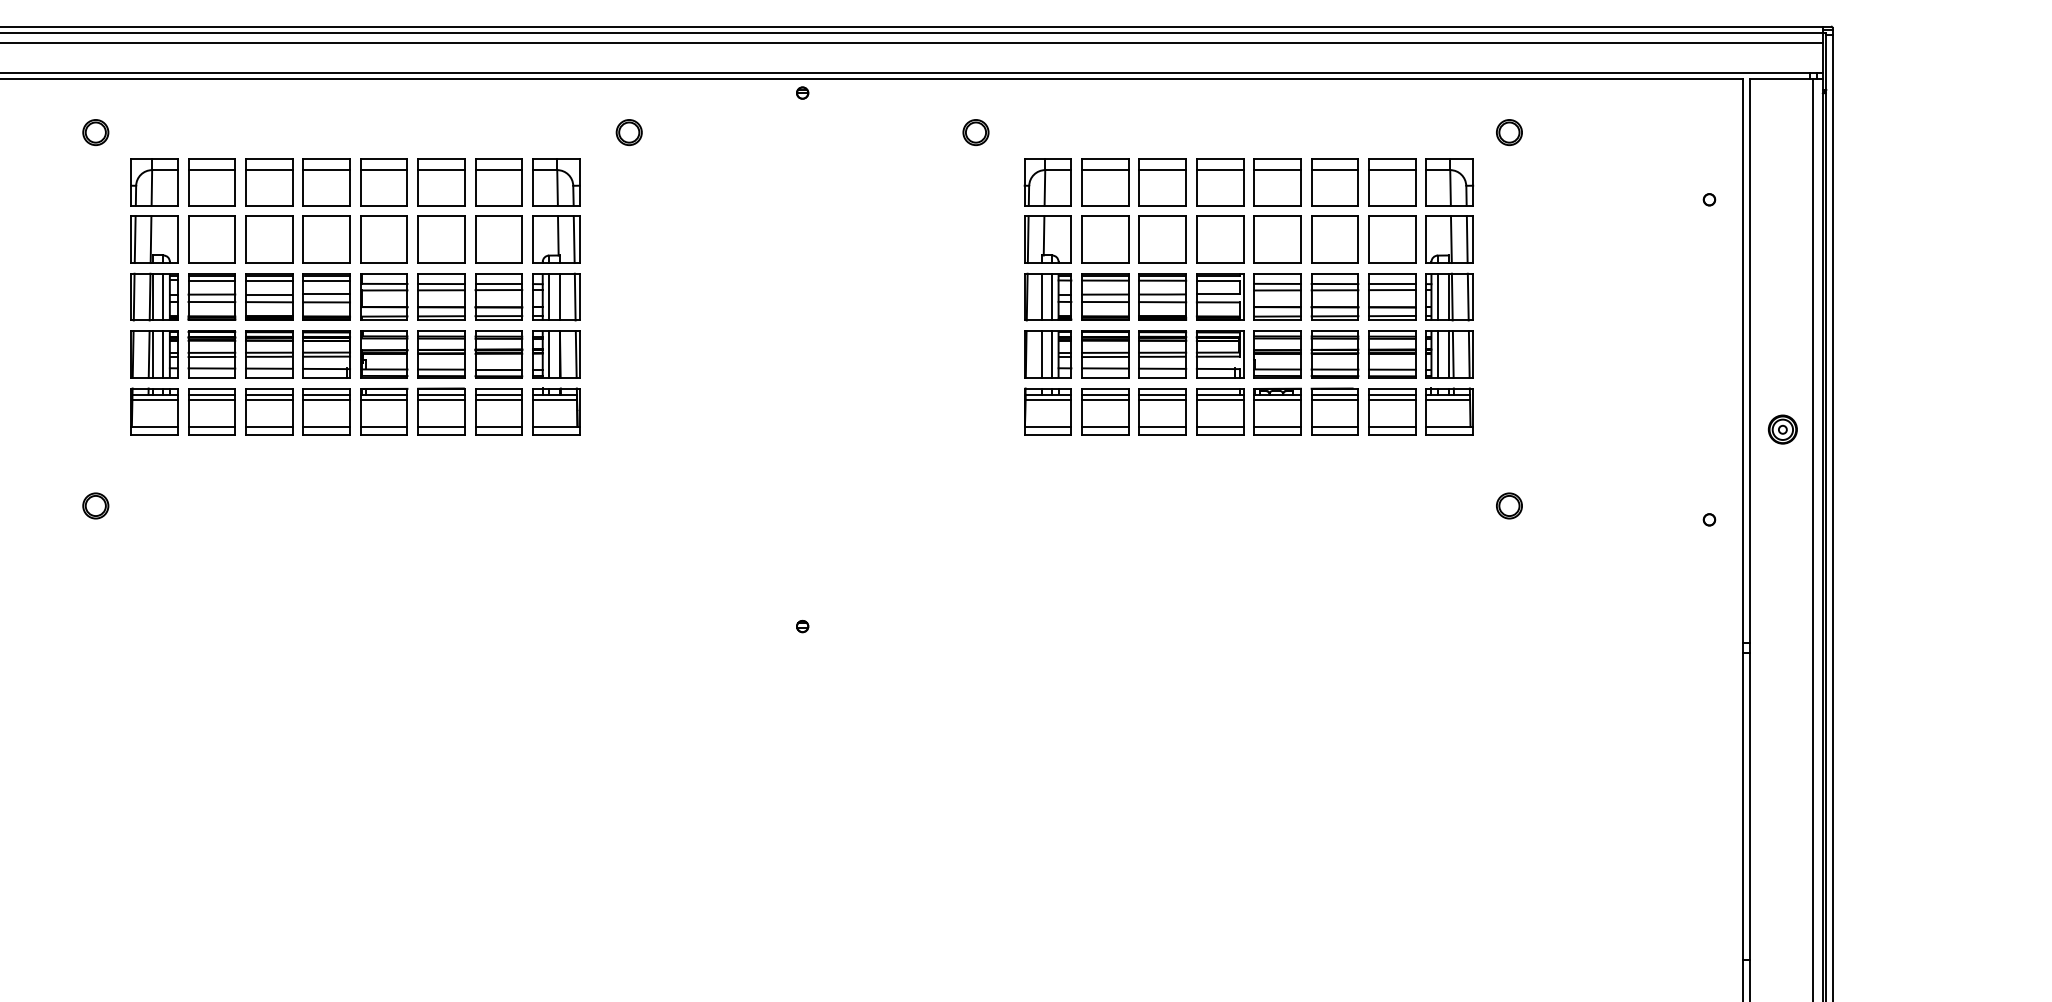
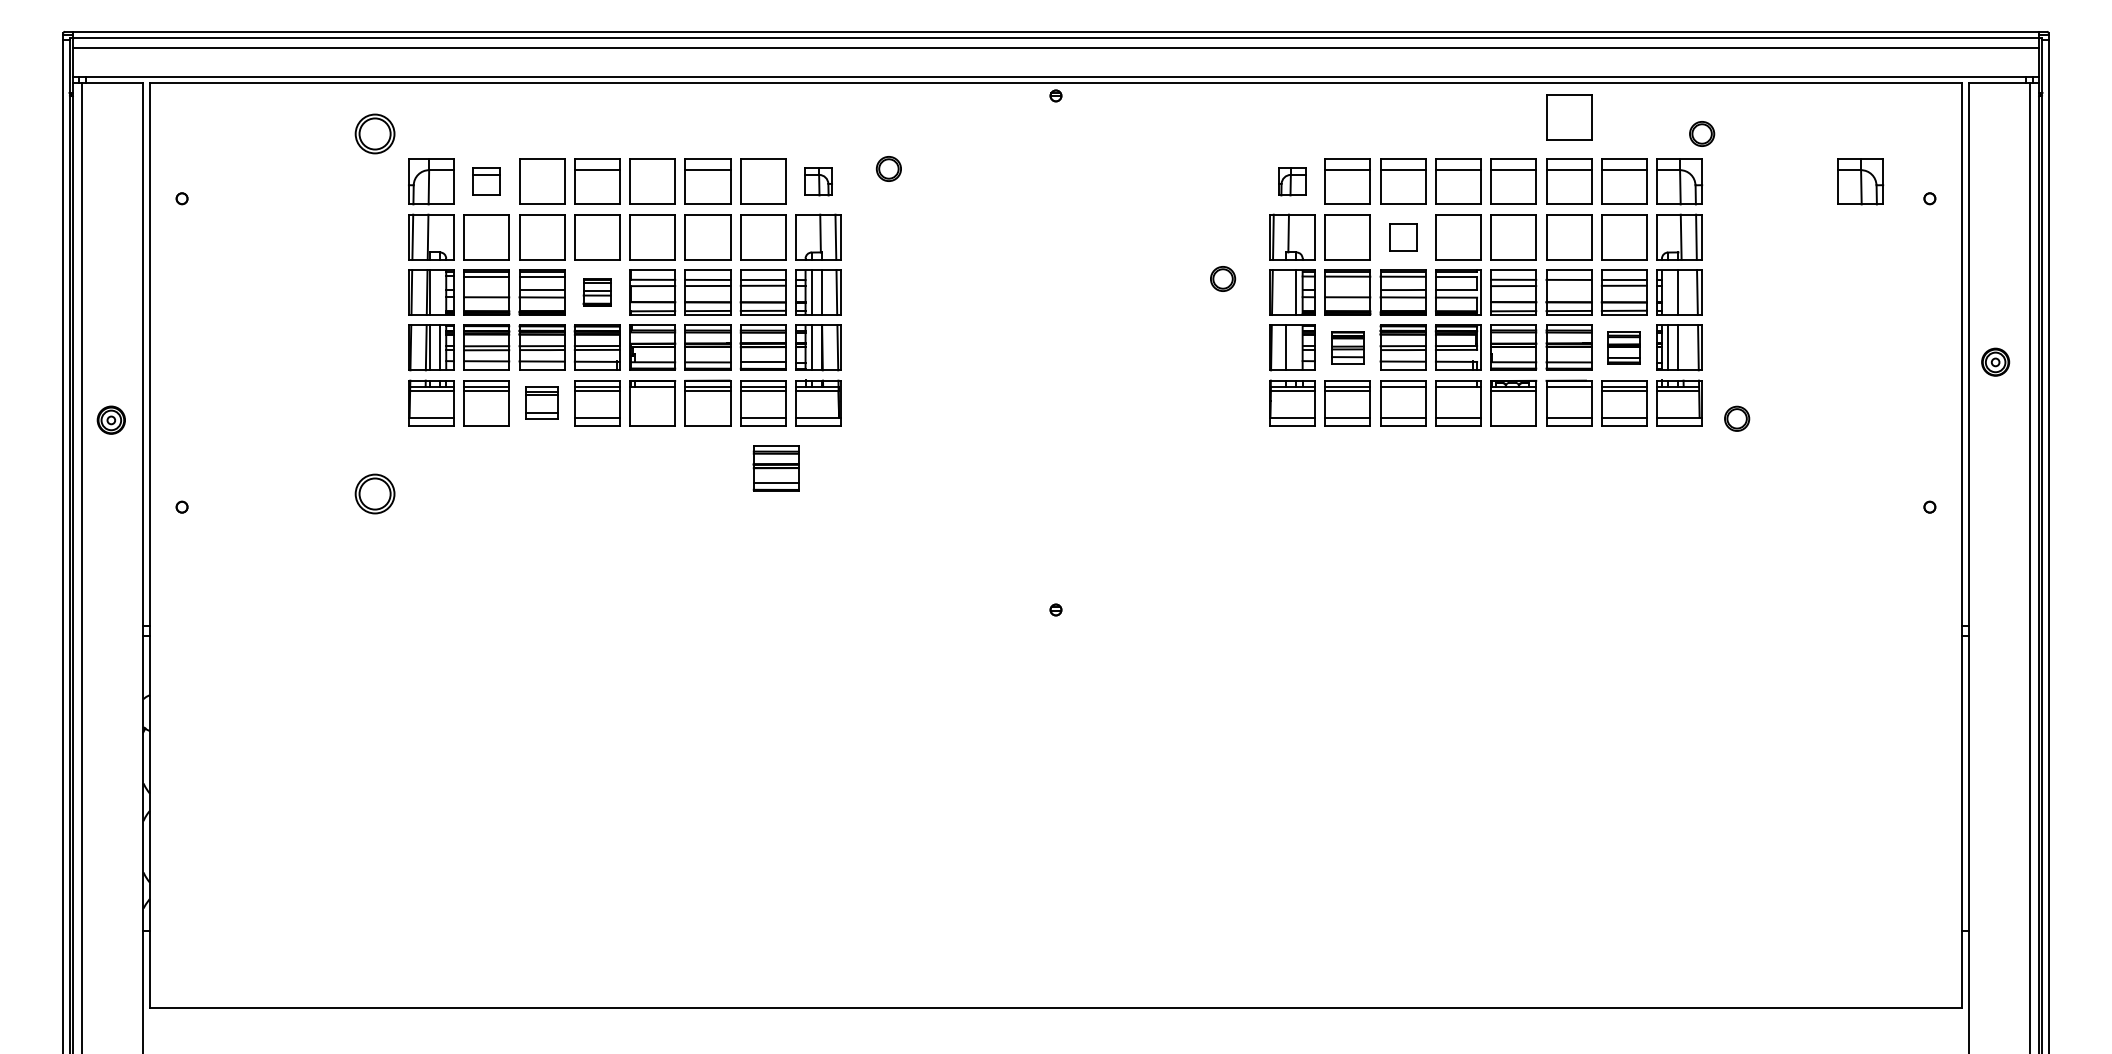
part: (1335, 115) -> (1569, 117), added
part: (95, 132) -> (374, 133), size x1.6
part: (628, 132) -> (888, 168), moved
part: (976, 132) -> (1223, 278), moved
part: (1509, 132) -> (1702, 133), moved
line: (268, 170) -> (541, 170), removed
line: (383, 170) -> (652, 170), removed
line: (498, 170) -> (762, 170), removed
part: (211, 181) -> (486, 181), size x0.6
part: (556, 181) -> (818, 181), size x0.6
part: (1048, 181) -> (1292, 181), size x0.6
part: (1637, 181) -> (1860, 181), added
part: (1163, 239) -> (1403, 237), size x0.6
line: (1334, 289) -> (1568, 285), removed
line: (211, 294) -> (486, 290), removed
line: (1105, 294) -> (1347, 290), removed
line: (163, 297) -> (440, 292), removed
part: (325, 297) -> (596, 292), size x0.6
line: (1041, 297) -> (1286, 292), removed
line: (1438, 297) -> (1668, 292), removed
line: (1451, 297) -> (1681, 292), removed
line: (1052, 354) -> (1296, 347), removed
part: (1105, 354) -> (1347, 347), size x0.7
part: (1391, 354) -> (1623, 347), size x0.7
line: (1452, 354) -> (1682, 347), removed
line: (383, 399) -> (652, 391), removed
line: (1162, 399) -> (1402, 391), removed
line: (1219, 399) -> (1457, 391), removed
line: (1334, 399) -> (1568, 391), removed
part: (269, 412) -> (542, 403), size x0.7
line: (211, 426) -> (486, 417), removed
line: (383, 426) -> (652, 417), removed
line: (440, 426) -> (707, 417), removed
line: (1277, 426) -> (1513, 417), removed
part: (1782, 428) -> (1995, 361), moved
part: (511, 479) -> (775, 468), added
part: (95, 505) -> (374, 493), size x1.6
part: (1509, 505) -> (1737, 418), moved

